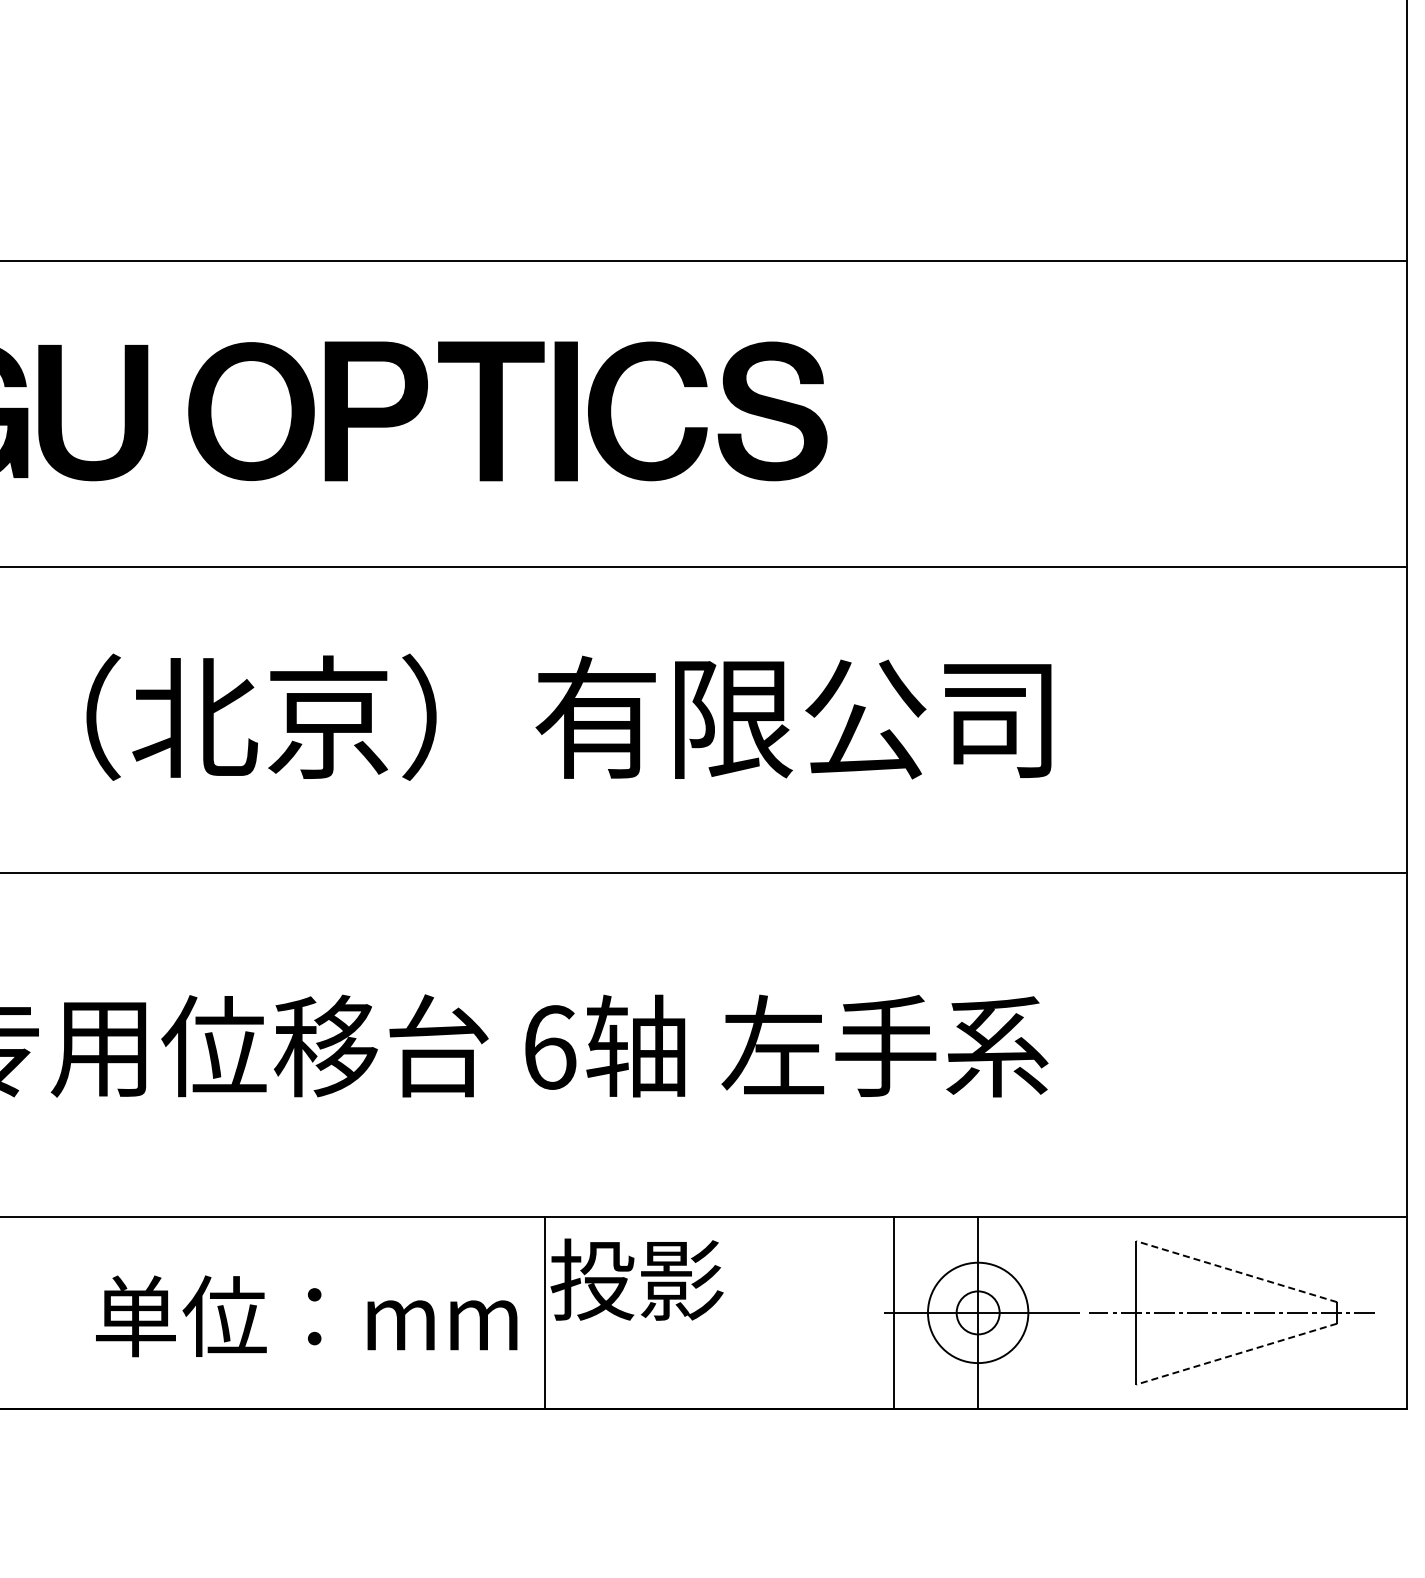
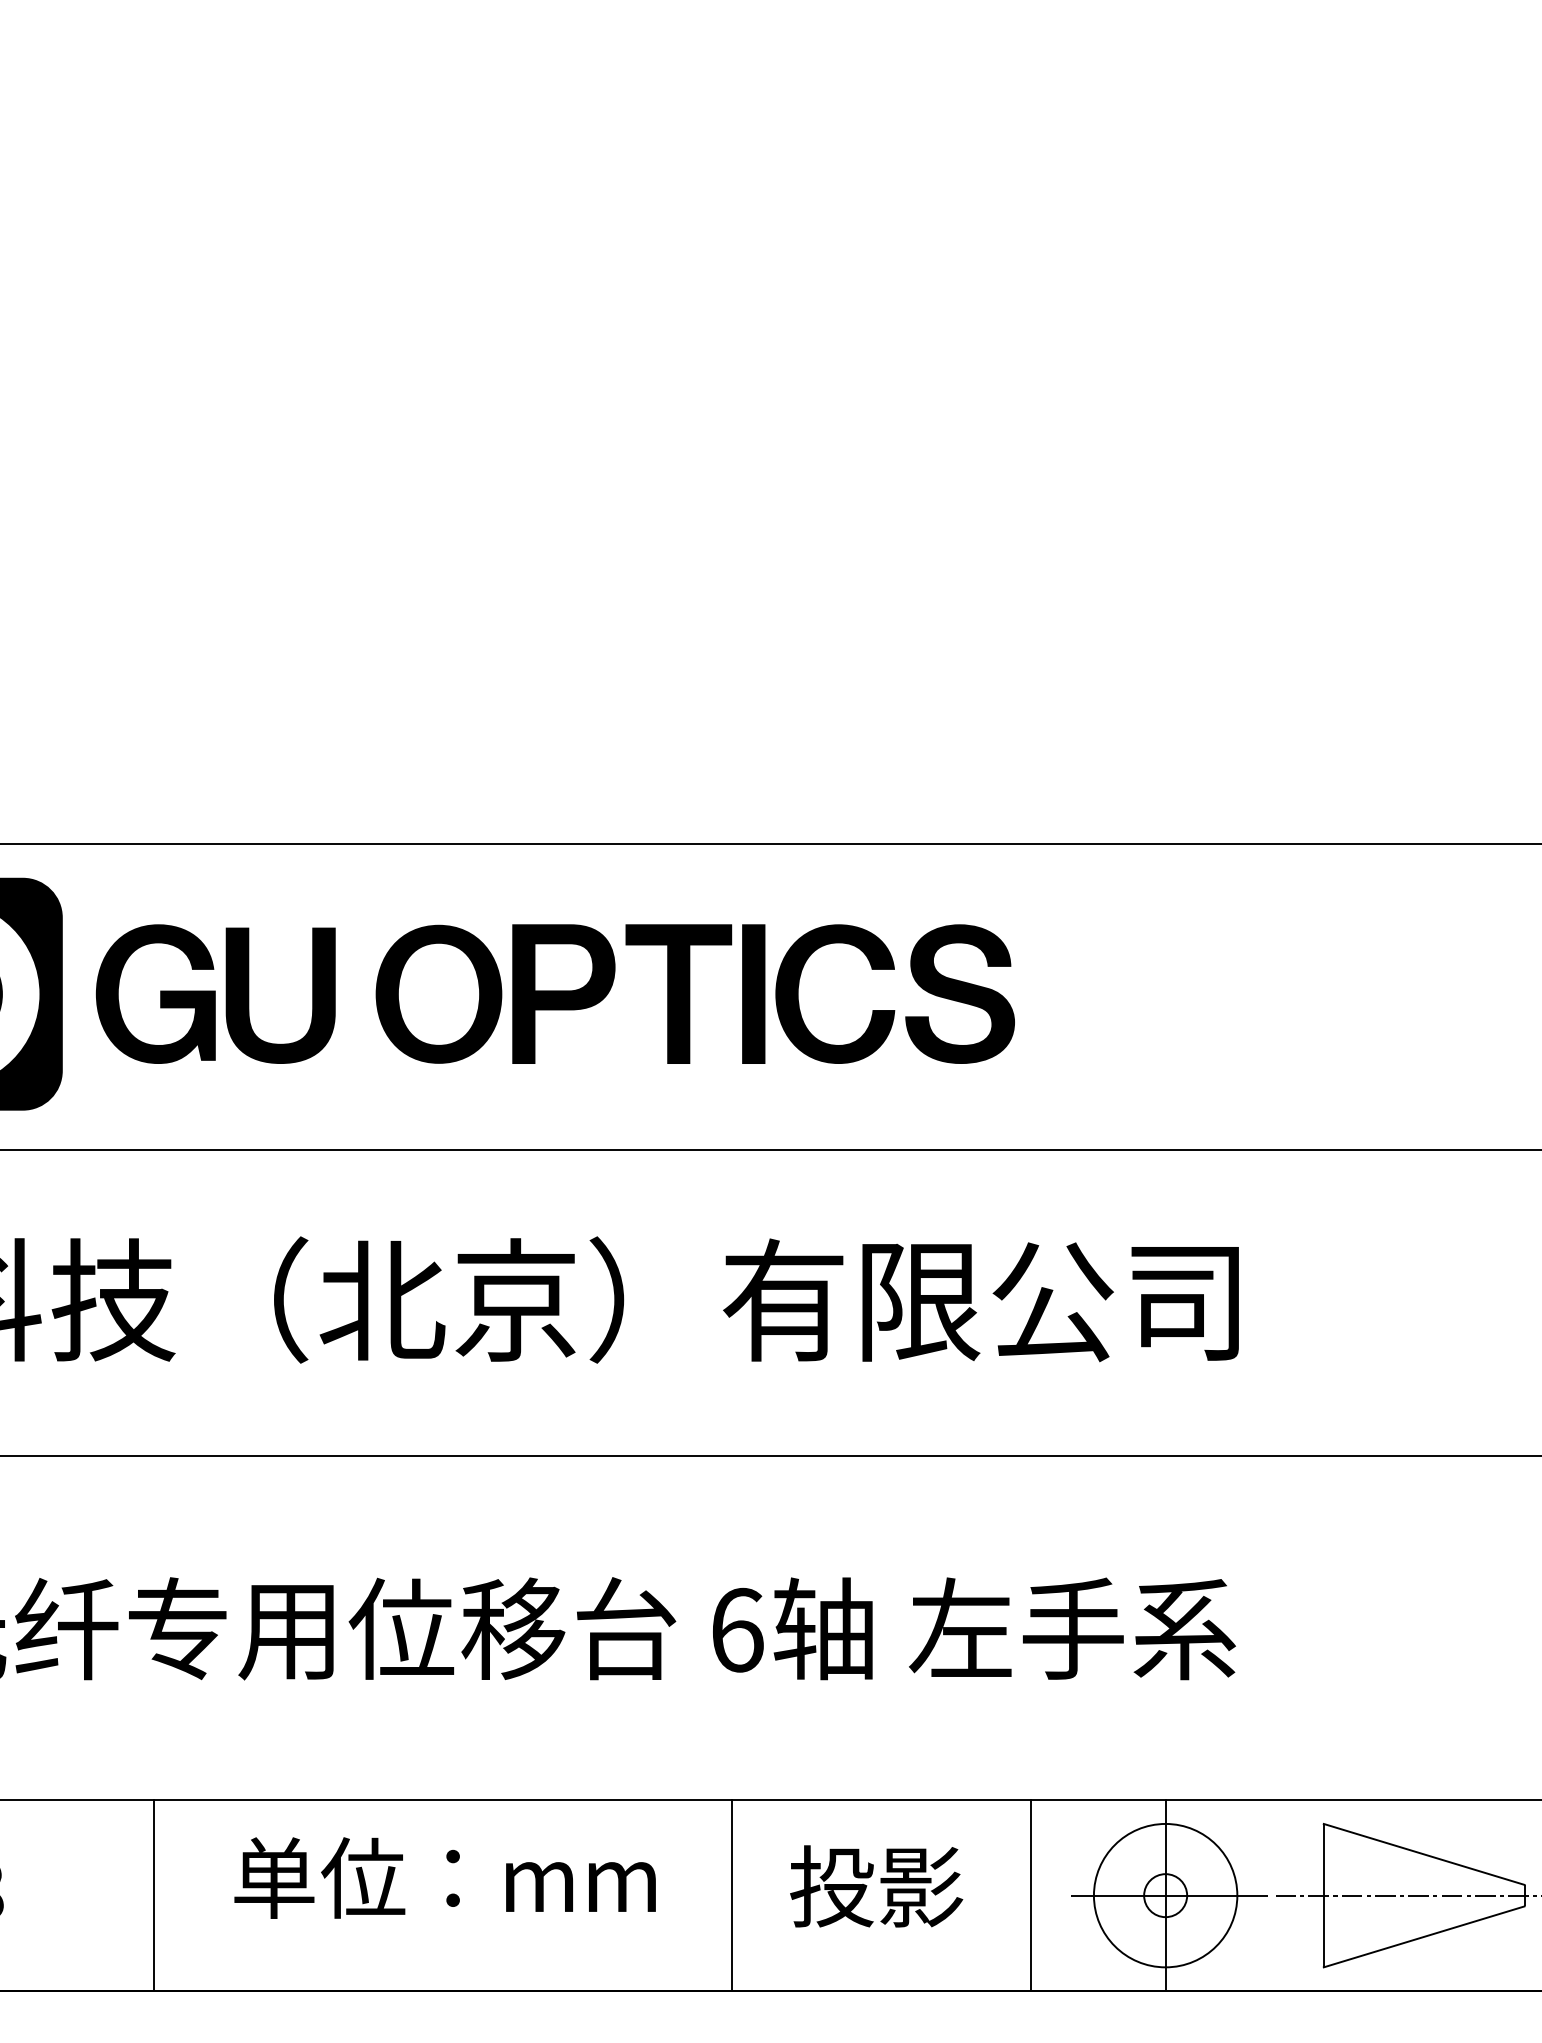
line: (1237, 1271) -> (1424, 1854), dashed -> solid
text: (637, 1279) -> (876, 1886), moved
line: (894, 1312) -> (1031, 1895), moved
circle: (978, 1312) -> (1165, 1895), size x1.43
text: (306, 1315) -> (444, 1877), moved
line: (1237, 1353) -> (1424, 1936), dashed -> solid

